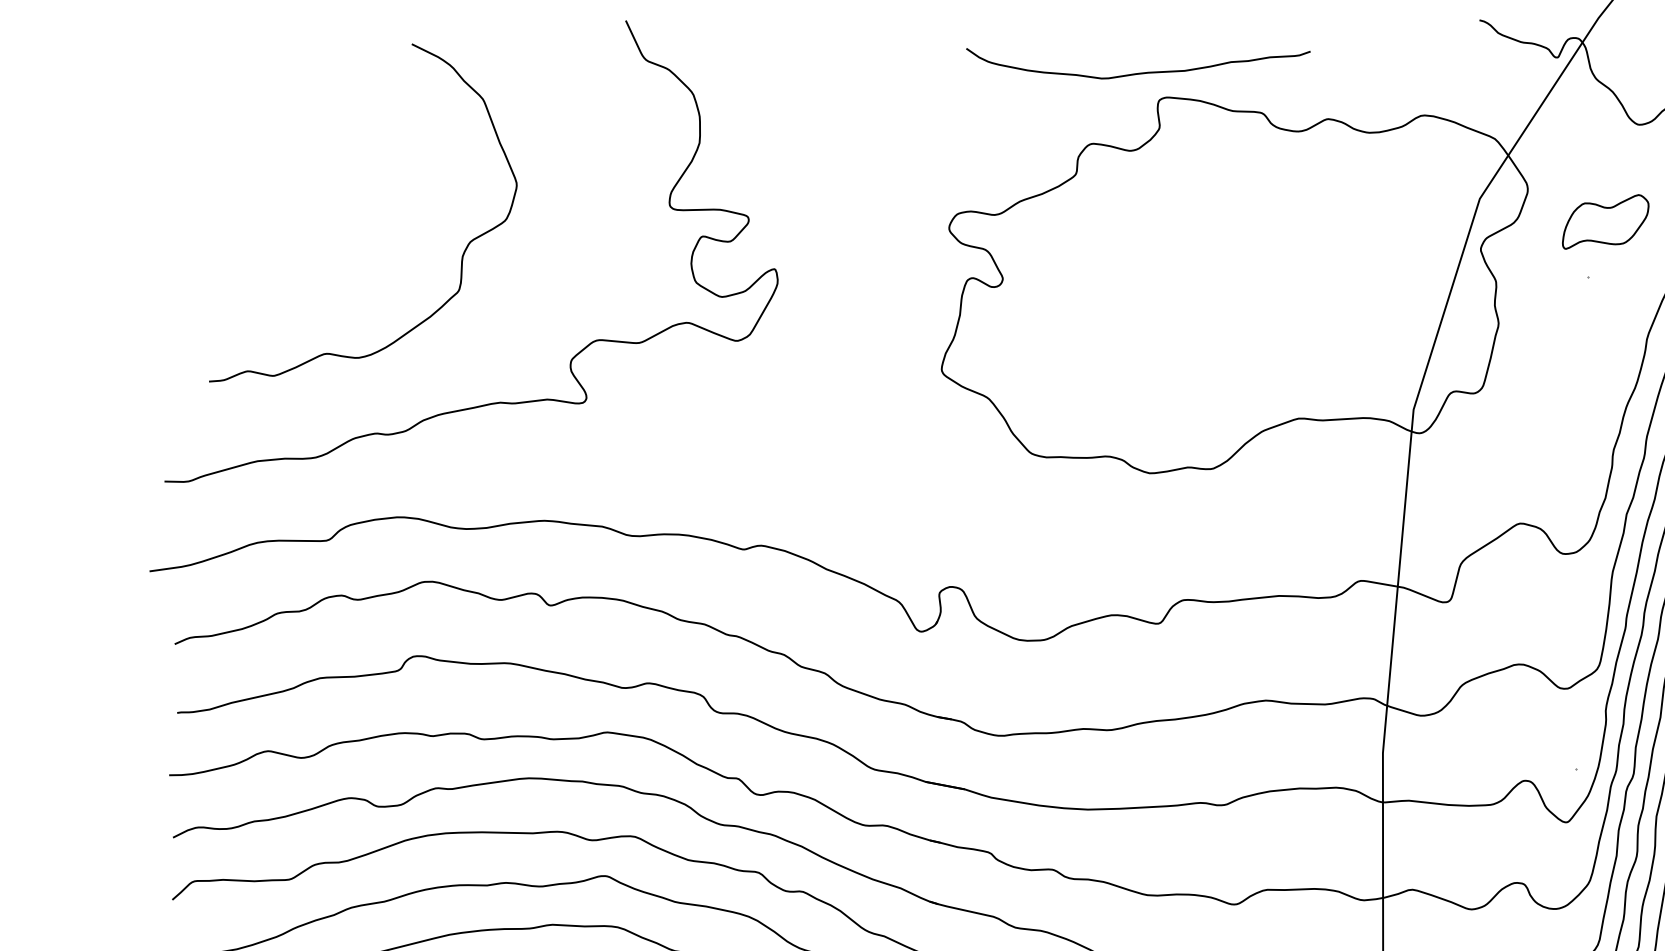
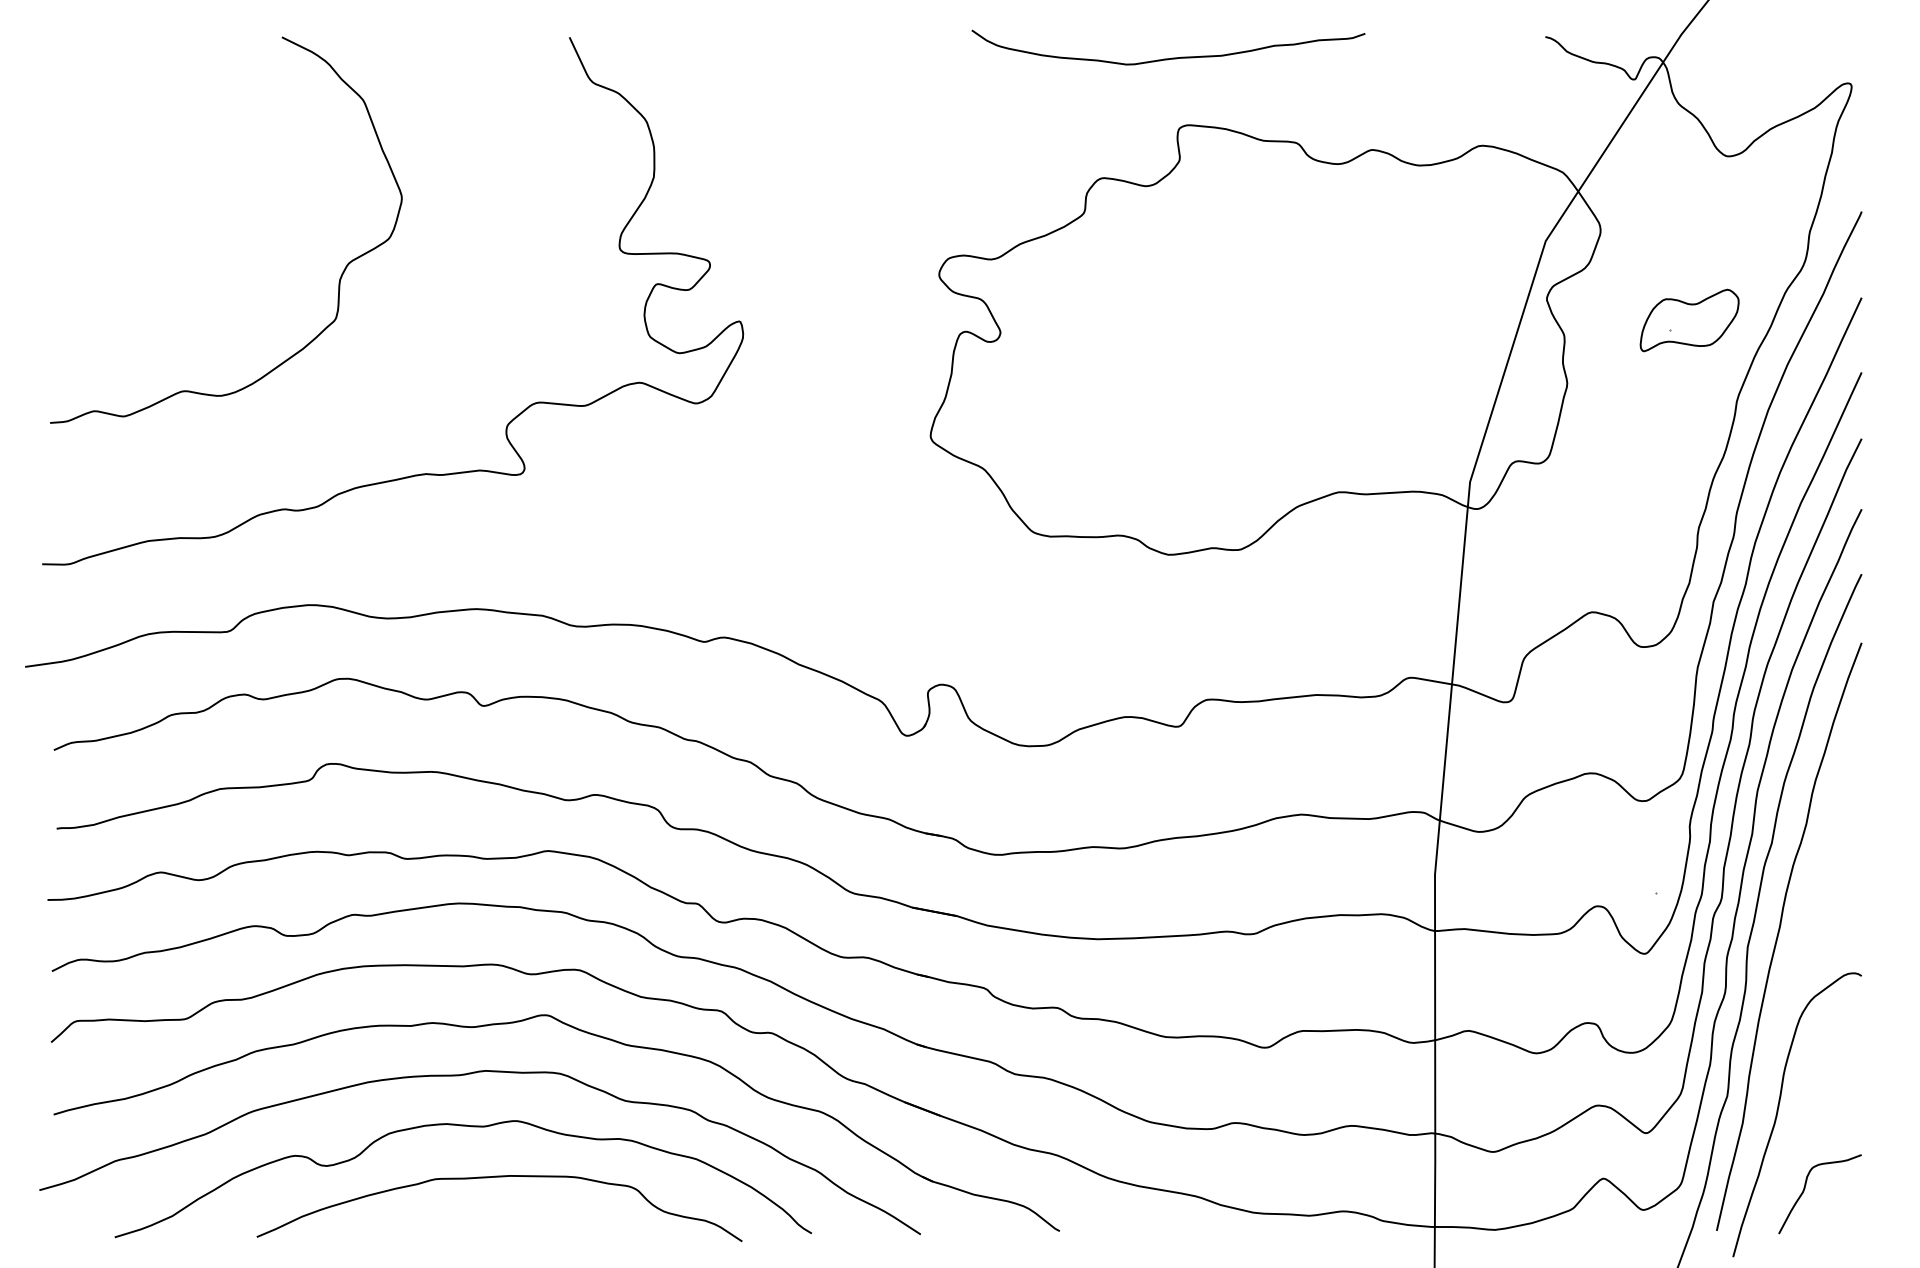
curve: (1141, 72) -> (1171, 57), moved
part: (1605, 221) -> (1689, 320), moved
curve: (463, 250) -> (341, 273), moved

